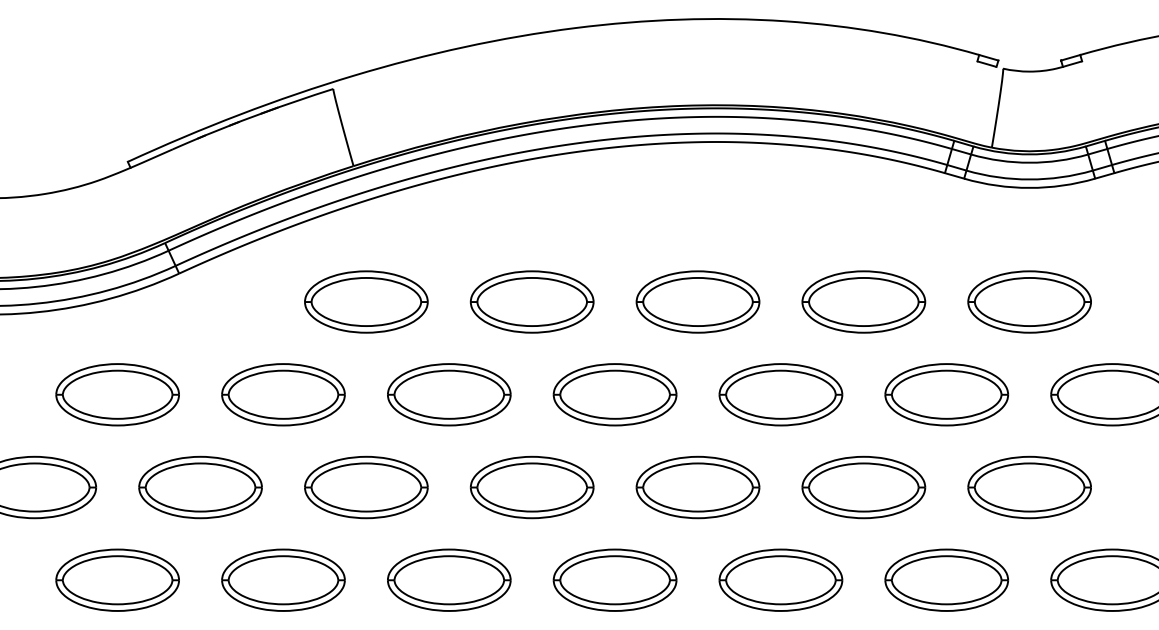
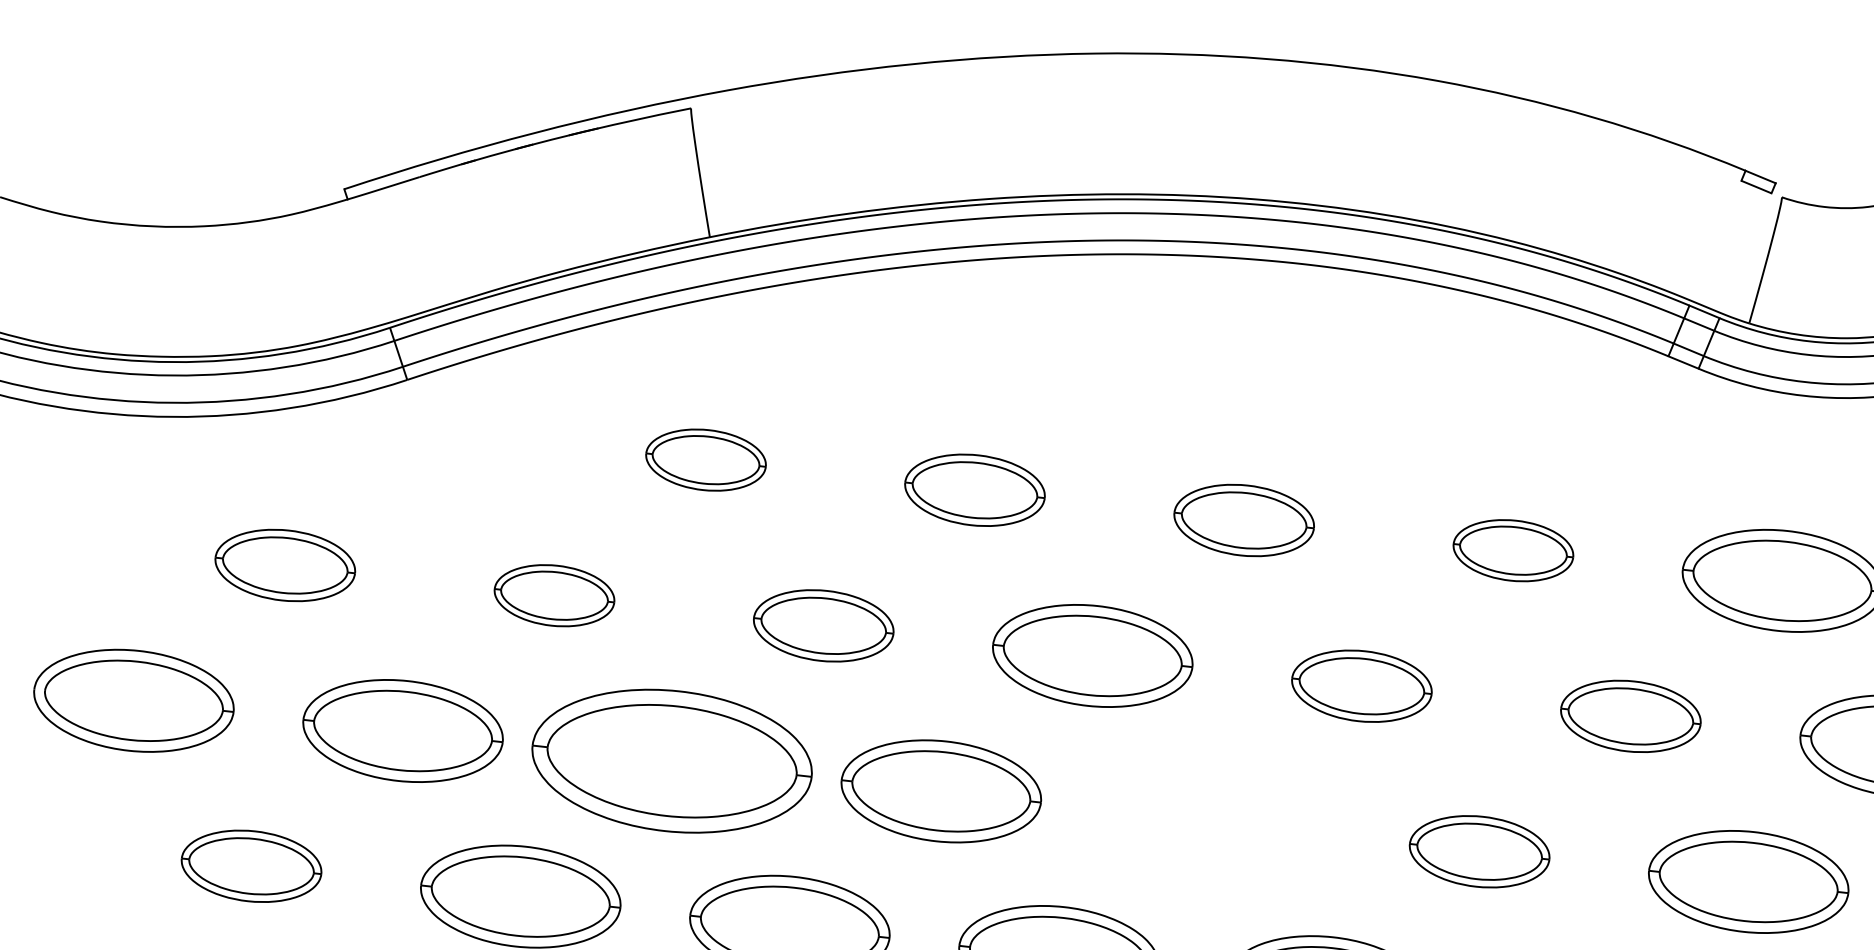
part: (366, 301) -> (706, 459), size x0.6
part: (531, 301) -> (974, 489), size x0.7
part: (697, 301) -> (1243, 519), size x0.7
part: (863, 301) -> (1512, 549), size x0.6
part: (117, 394) -> (285, 564), size x0.7
part: (283, 394) -> (554, 595), size x0.6
part: (449, 394) -> (824, 625), size x0.7
part: (780, 394) -> (1361, 685), size x0.7
part: (946, 394) -> (1630, 715), size x0.7
part: (366, 487) -> (672, 761), size x1.4
part: (697, 487) -> (1209, 821), removed
part: (863, 487) -> (1479, 851), size x0.7
part: (117, 579) -> (251, 865), size x0.7

